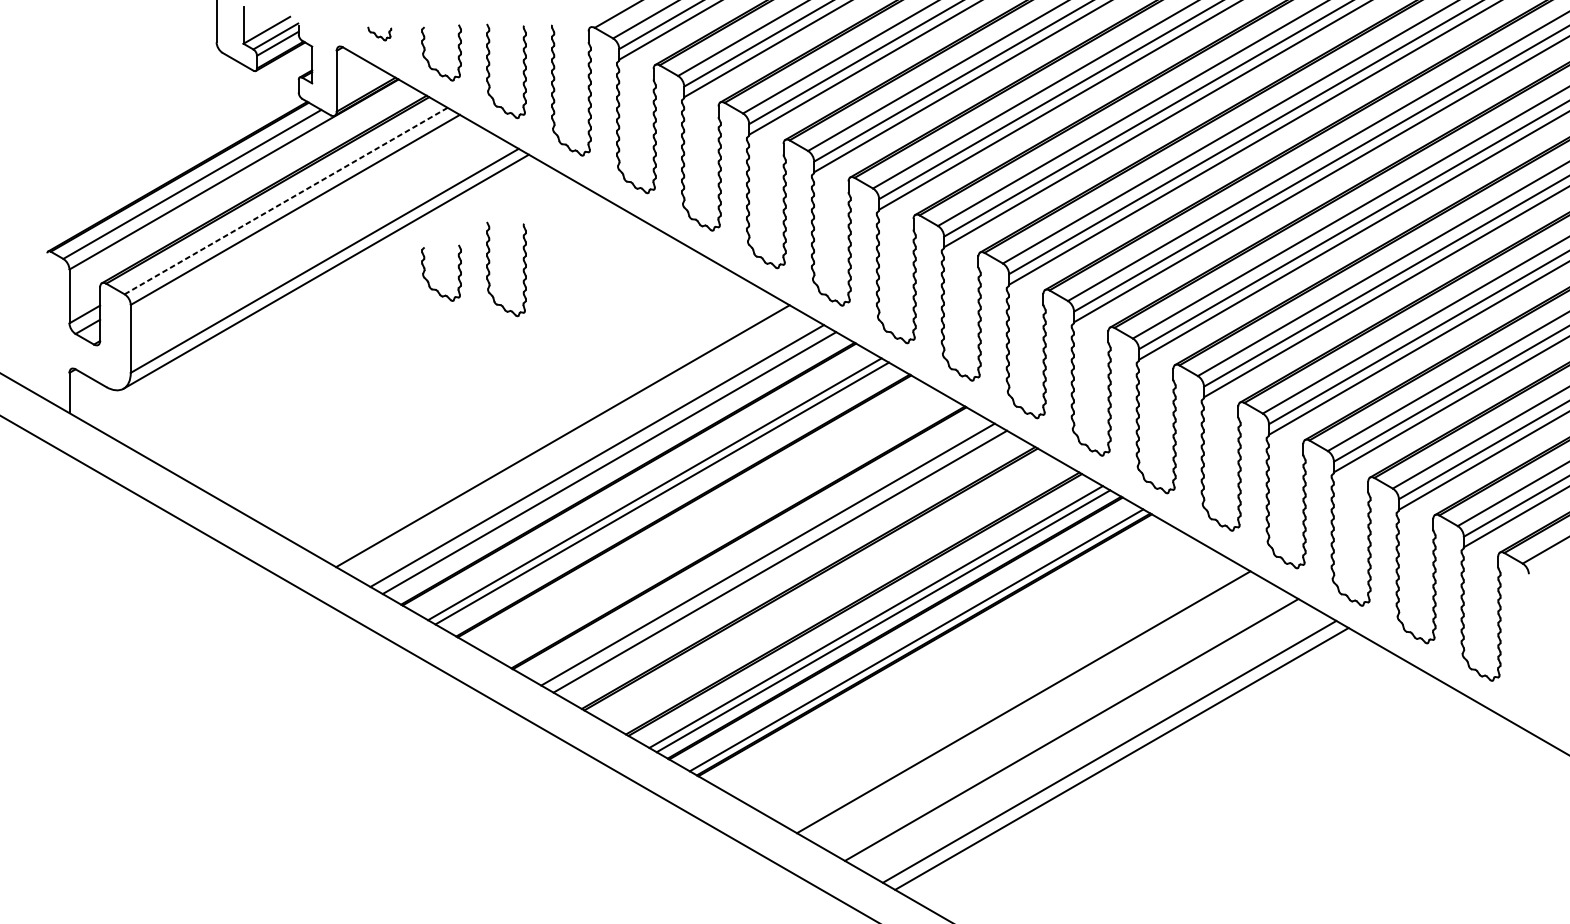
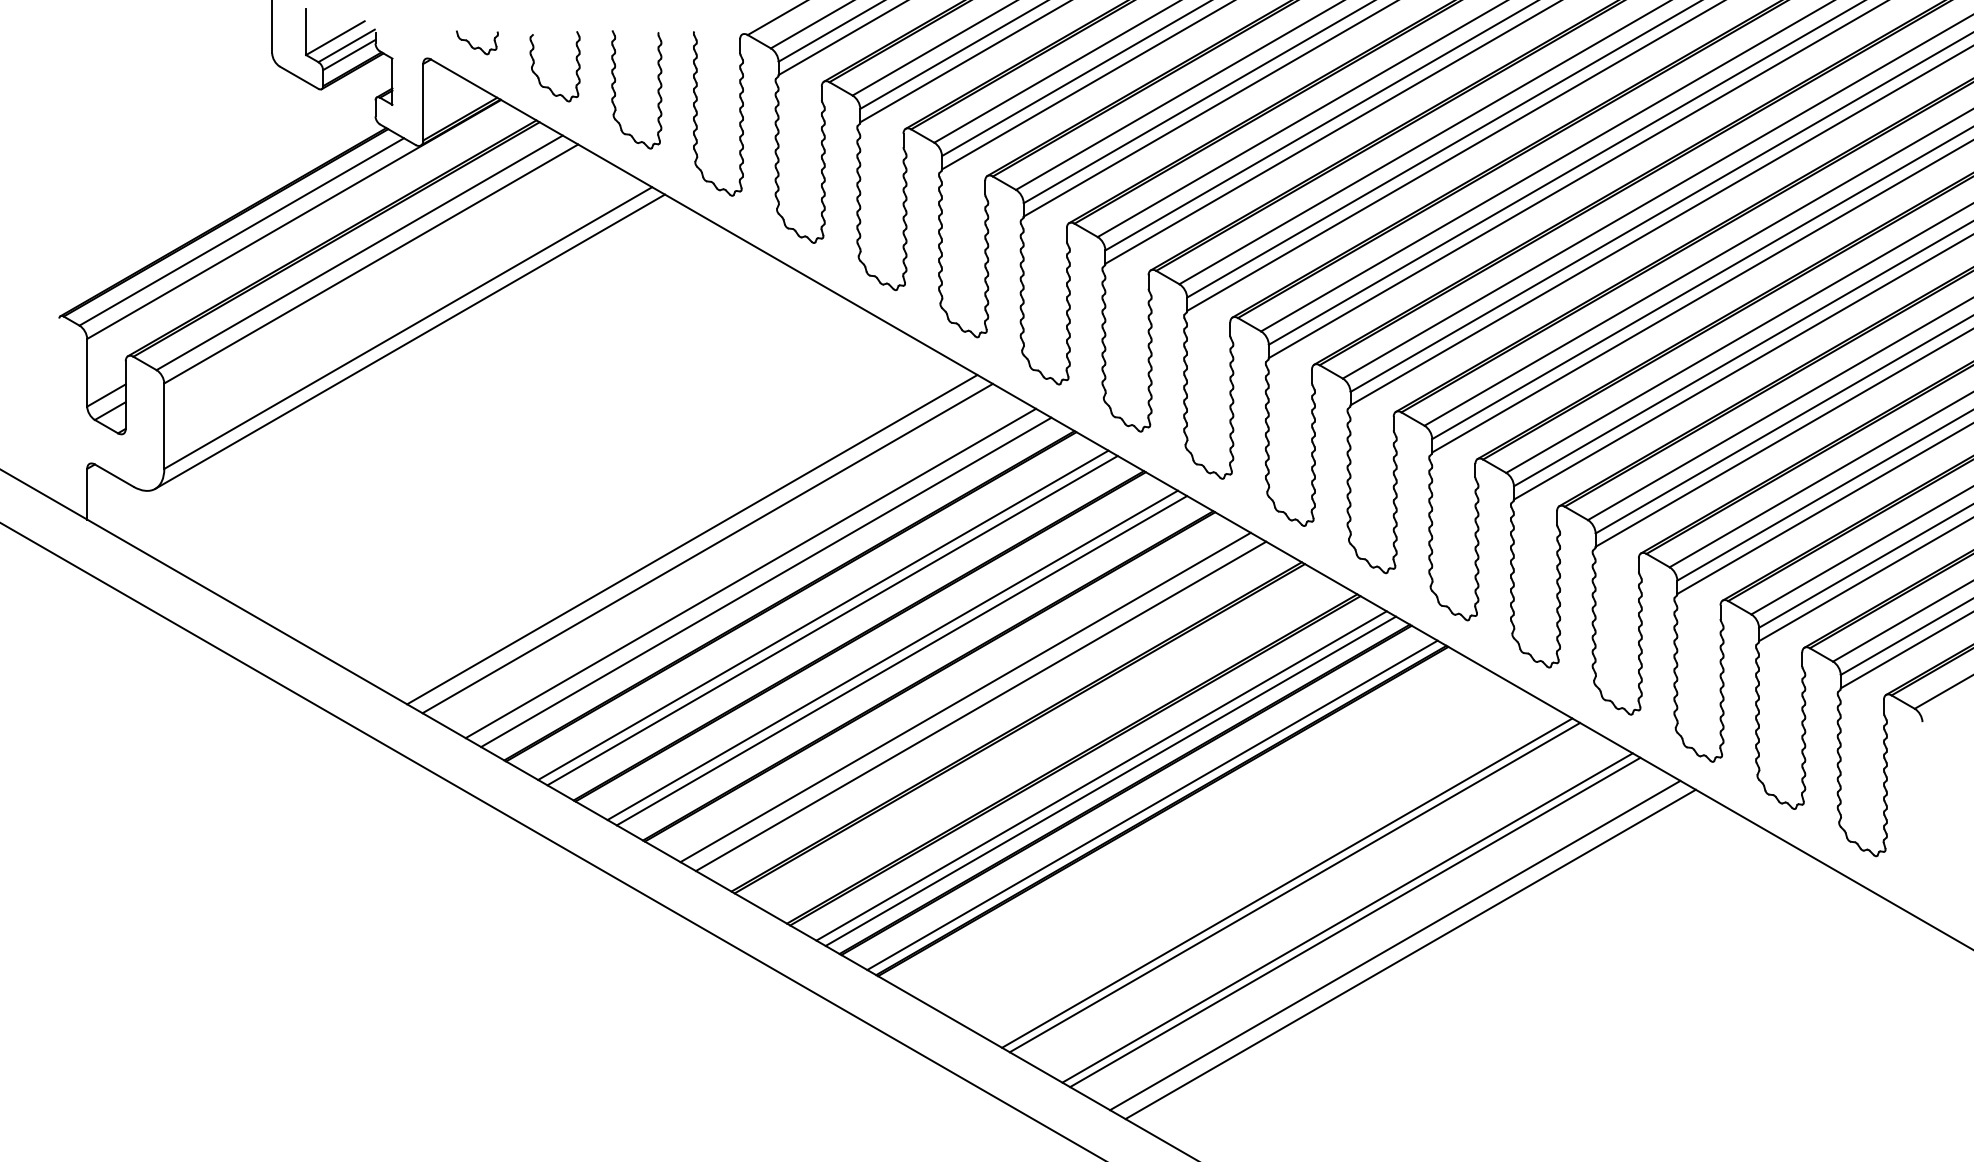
part: (379, 33) -> (477, 42), size x1.43
line: (286, 200) -> (359, 252), dashed -> solid
part: (490, 273) -> (616, 343), removed
part: (428, 280) -> (538, 352), removed
line: (550, 428) -> (692, 539), added
line: (709, 521) -> (892, 655), added
line: (717, 525) -> (901, 660), added
line: (1029, 705) -> (1294, 887), added
line: (1078, 733) -> (1355, 922), added

